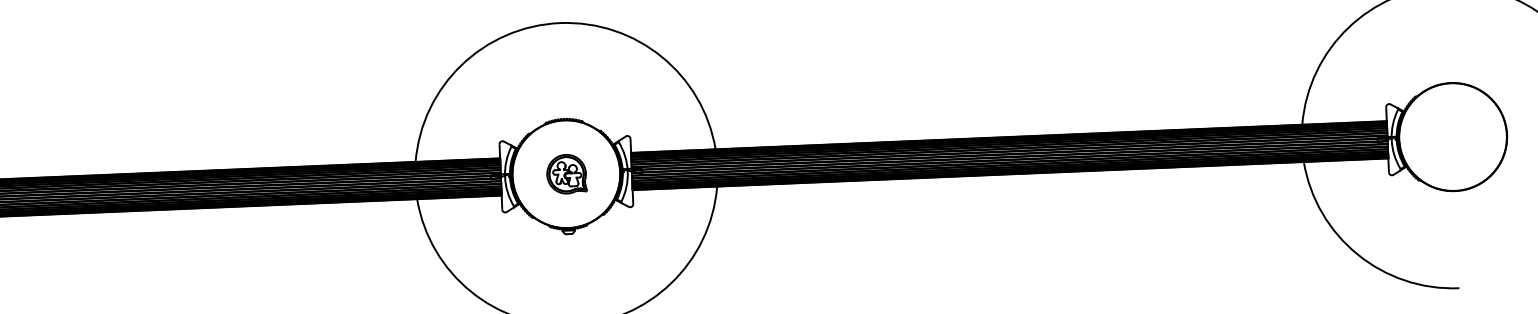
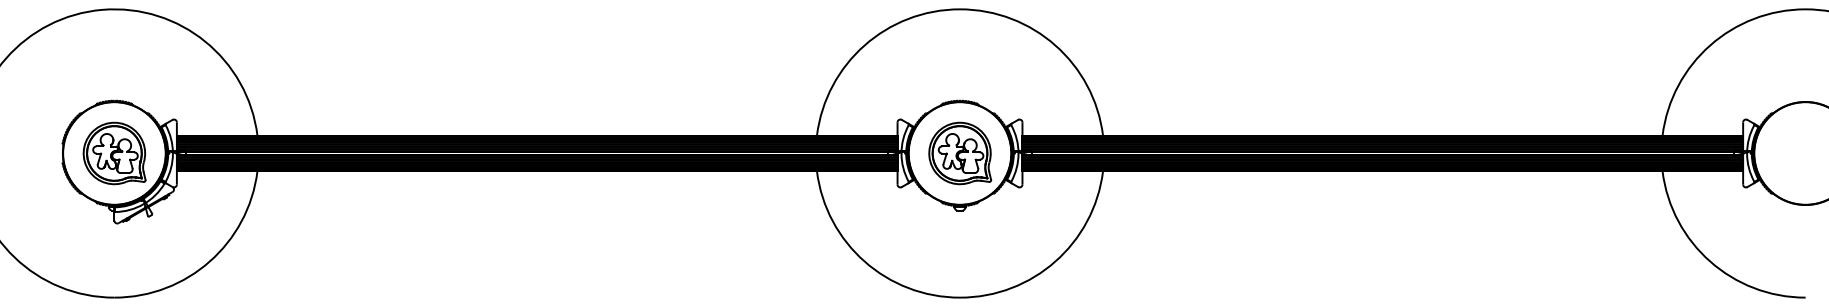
part: (566, 174) -> (960, 153), size x1.67

